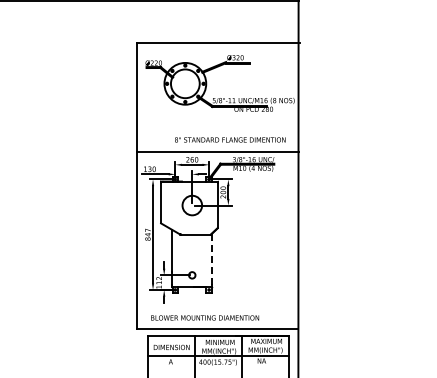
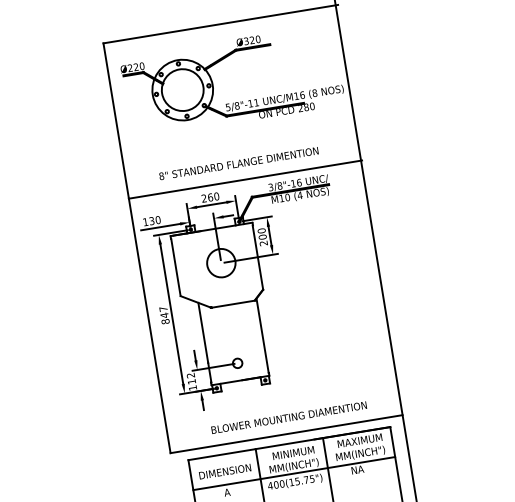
text: (230, 139) -> (239, 162), moved
line: (212, 259) -> (262, 335), dashed -> solid
text: (205, 317) -> (289, 416), moved

